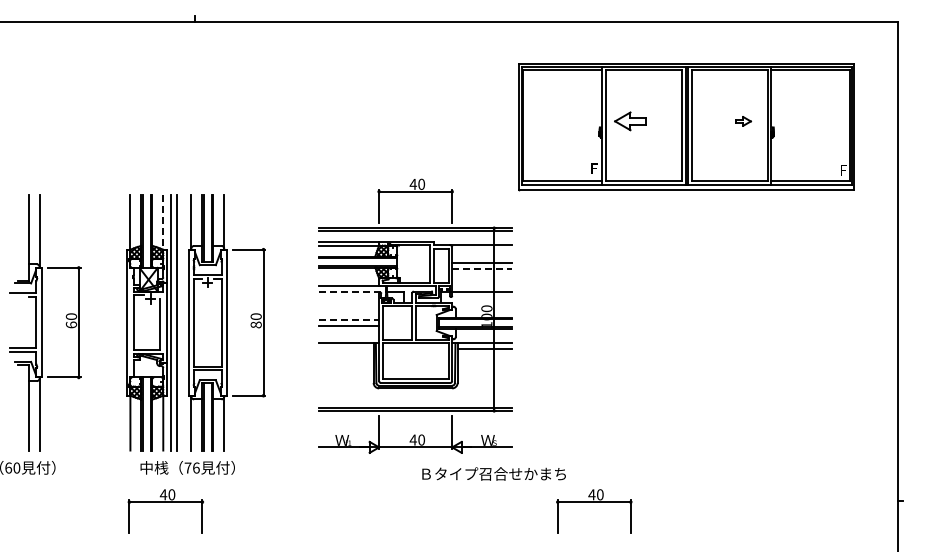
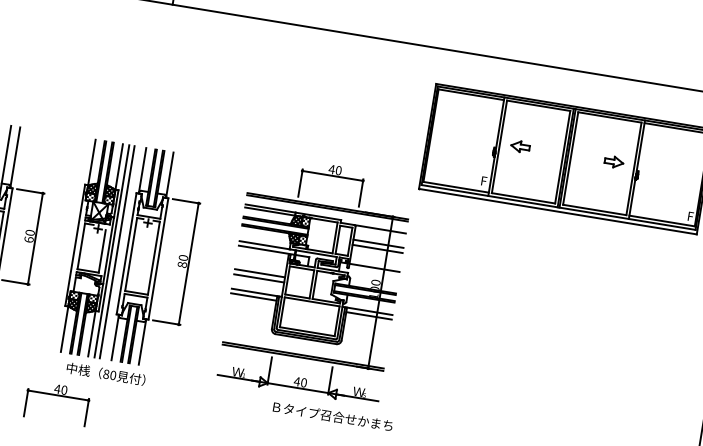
part: (629, 121) -> (519, 146), size x0.71
part: (743, 121) -> (614, 162), size x1.43
line: (163, 222) -> (119, 167), dashed -> solid
line: (482, 268) -> (377, 248), dashed -> solid
line: (352, 291) -> (266, 250), dashed -> solid
line: (349, 319) -> (260, 272), dashed -> solid
line: (345, 348) -> (253, 296), added
text: (191, 467) -> (109, 374), 76 -> 80
text: (493, 473) -> (332, 416), moved
part: (165, 502) -> (58, 395), moved

